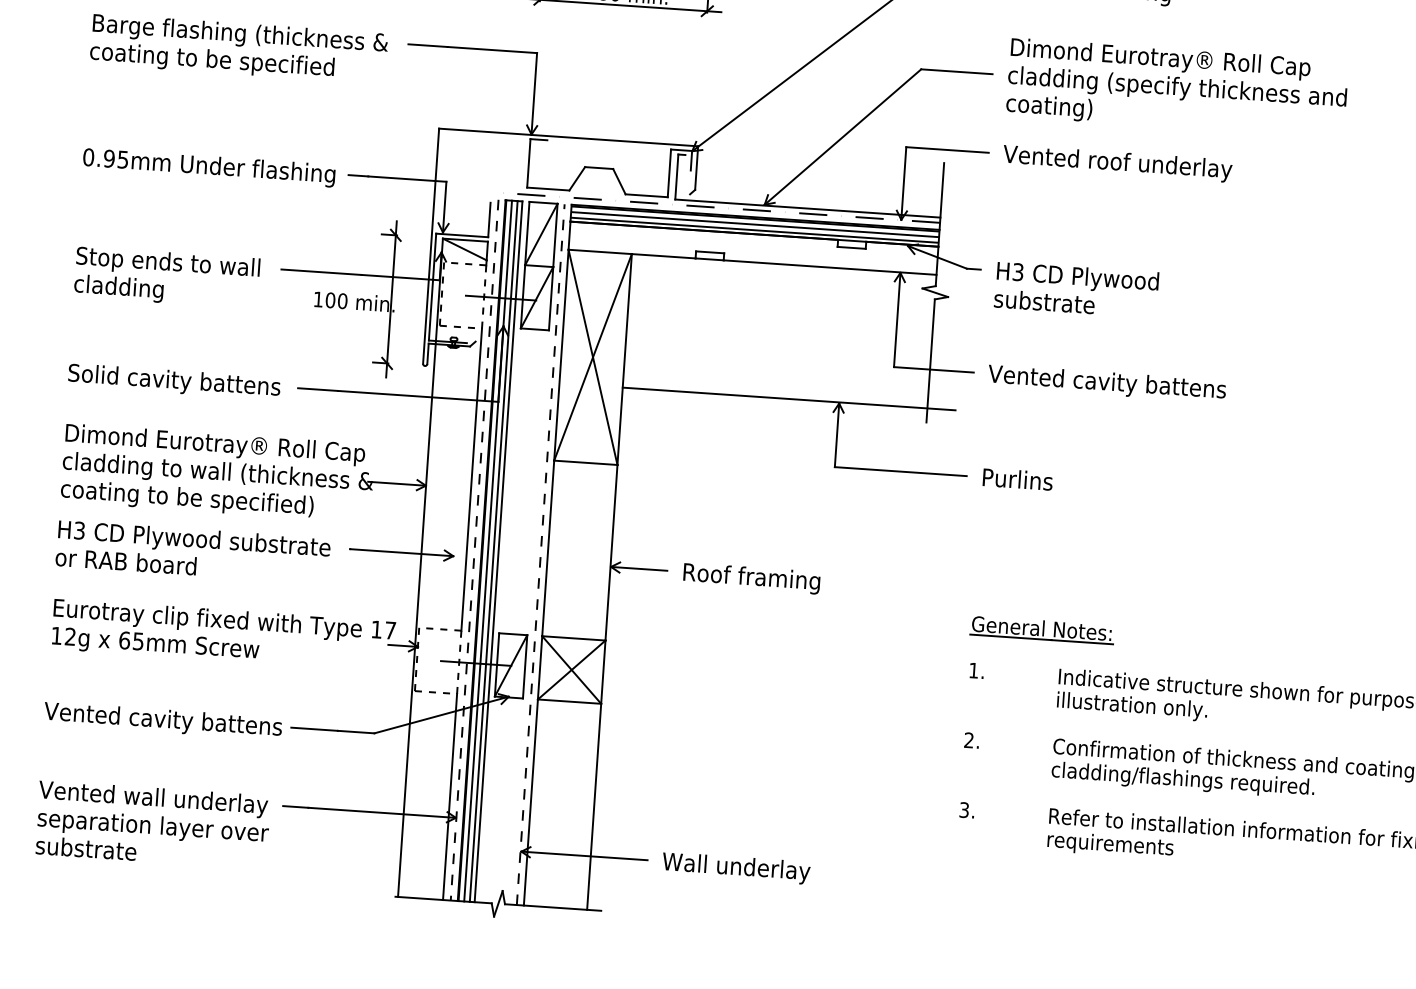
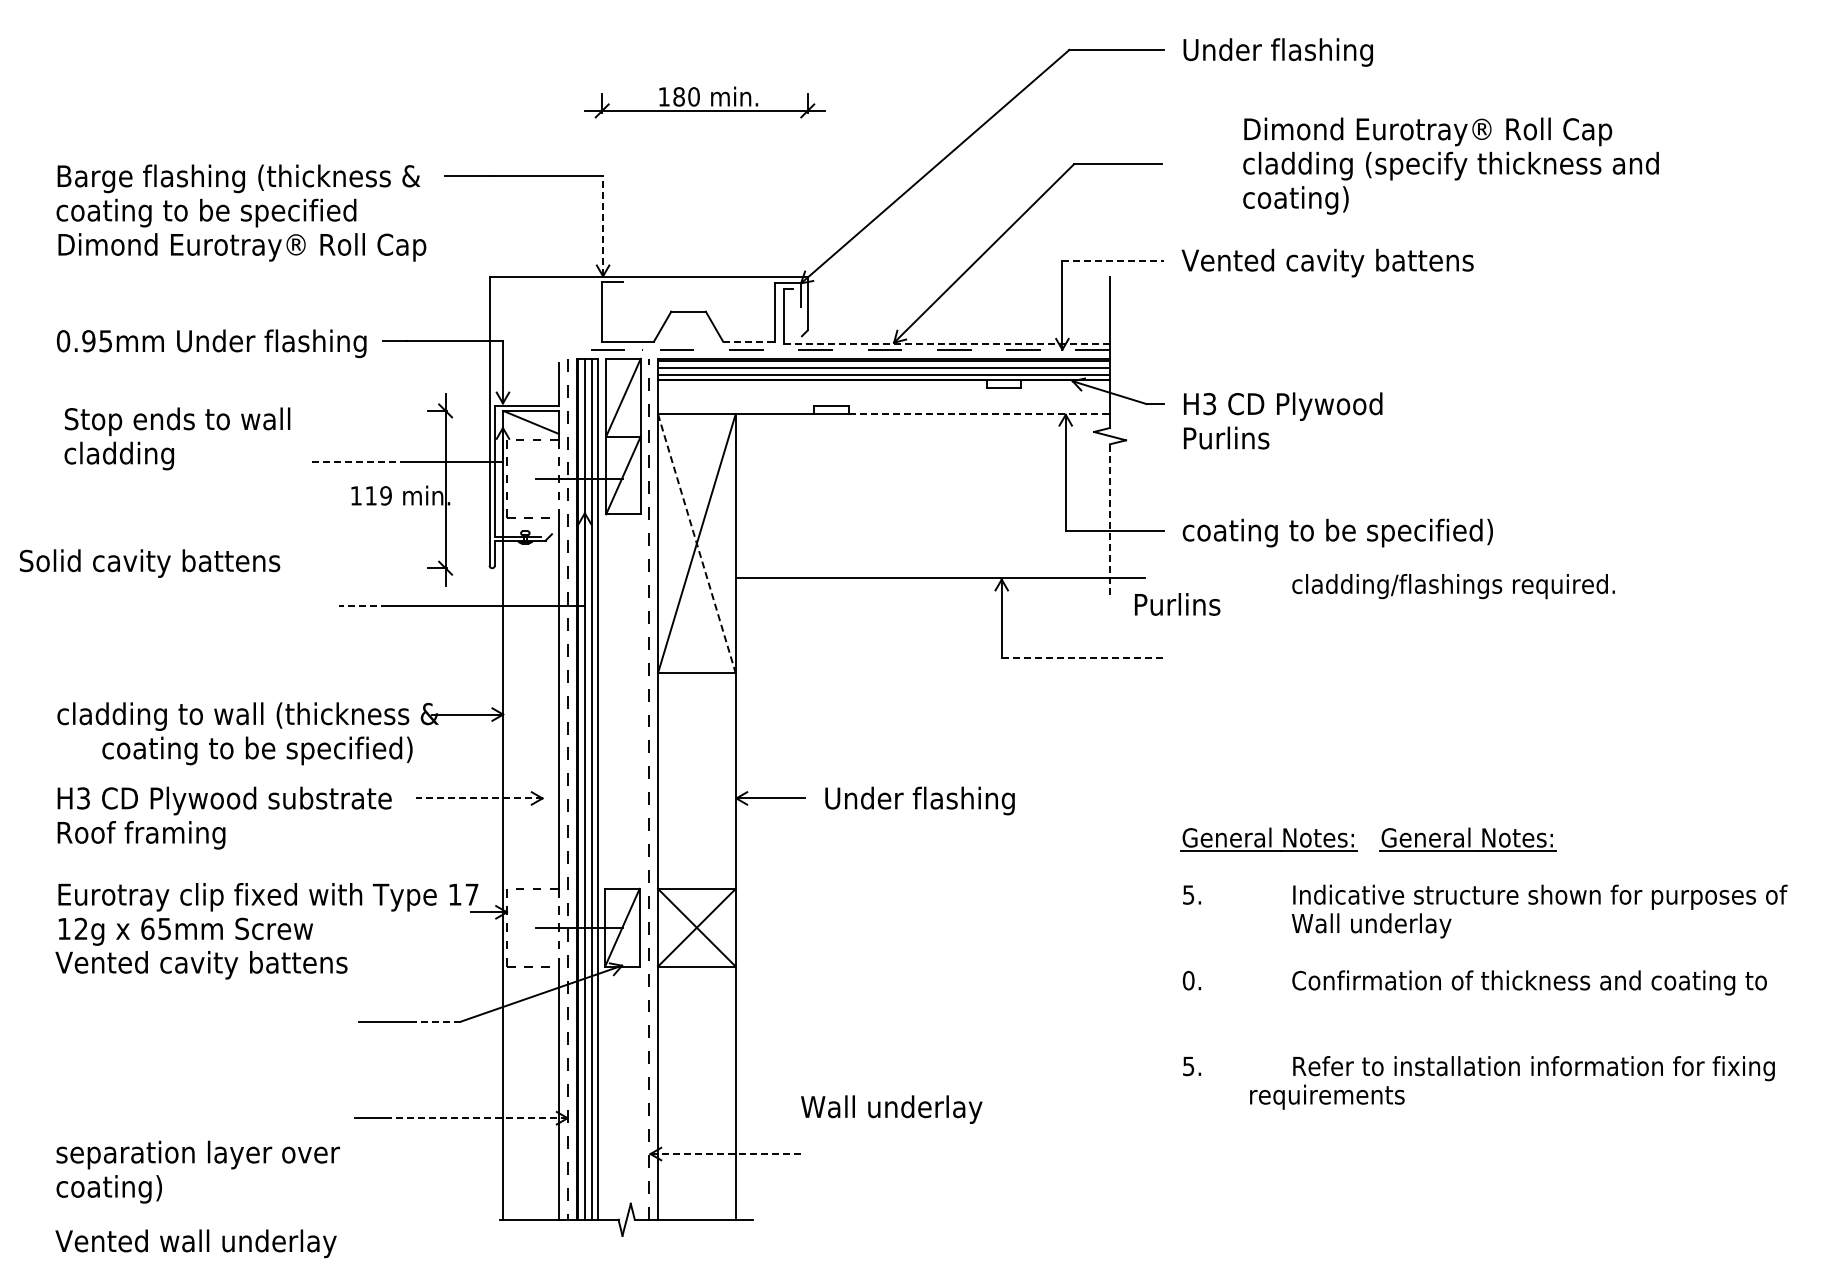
text: (1177, 87) -> (1450, 165), moved
line: (534, 93) -> (603, 225), solid -> dashed
line: (947, 149) -> (1113, 260), solid -> dashed
text: (1164, 166) -> (1379, 262), Vented roof underlay -> Vented cavity battens
line: (647, 195) -> (749, 341), solid -> dashed
line: (808, 208) -> (947, 343), solid -> dashed
line: (830, 267) -> (979, 414), solid -> dashed
line: (321, 272) -> (357, 462), solid -> dashed
text: (167, 277) -> (177, 438), moved
text: (336, 300) -> (378, 495), 100 -> 119
text: (1043, 301) -> (1243, 437), substrate -> Purlins
line: (593, 358) -> (697, 544), solid -> dashed
line: (931, 360) -> (1110, 519), solid -> dashed
text: (174, 381) -> (150, 563), moved
text: (1114, 383) -> (1336, 532), Vented cavity battens -> coating to be specified)
line: (318, 390) -> (363, 606), solid -> dashed
text: (215, 445) -> (242, 247), moved
line: (900, 471) -> (1082, 657), solid -> dashed
text: (1017, 479) -> (1177, 604), moved
text: (187, 498) -> (257, 750), moved
line: (401, 552) -> (478, 798), solid -> dashed
text: (125, 564) -> (142, 835), or RAB board -> Roof framing
text: (759, 578) -> (919, 800), Roof framing -> Under flashing
part: (1203, 640) -> (1467, 839), added
text: (973, 670) -> (1188, 894), 1. -> 5.
text: (1131, 706) -> (1384, 925), illustration only. -> Wall underlay
text: (163, 721) -> (201, 965), moved
line: (355, 731) -> (437, 1021), solid -> dashed
text: (968, 740) -> (1188, 980), 2. -> 0.
text: (1182, 780) -> (1453, 586), moved
text: (152, 799) -> (195, 1243), moved
text: (964, 809) -> (1188, 1065), 3. -> 5.
line: (382, 813) -> (477, 1118), solid -> dashed
text: (1110, 844) -> (1327, 1096), moved
text: (85, 850) -> (117, 1189), substrate -> coating)
line: (584, 856) -> (728, 1154), solid -> dashed
text: (736, 868) -> (891, 1109), moved

